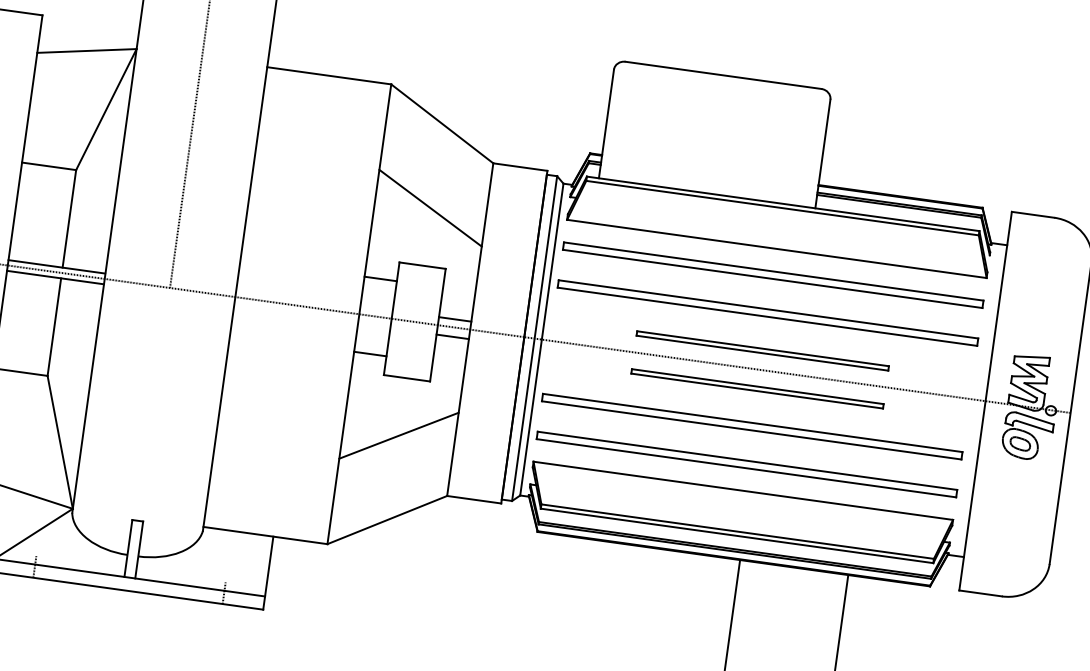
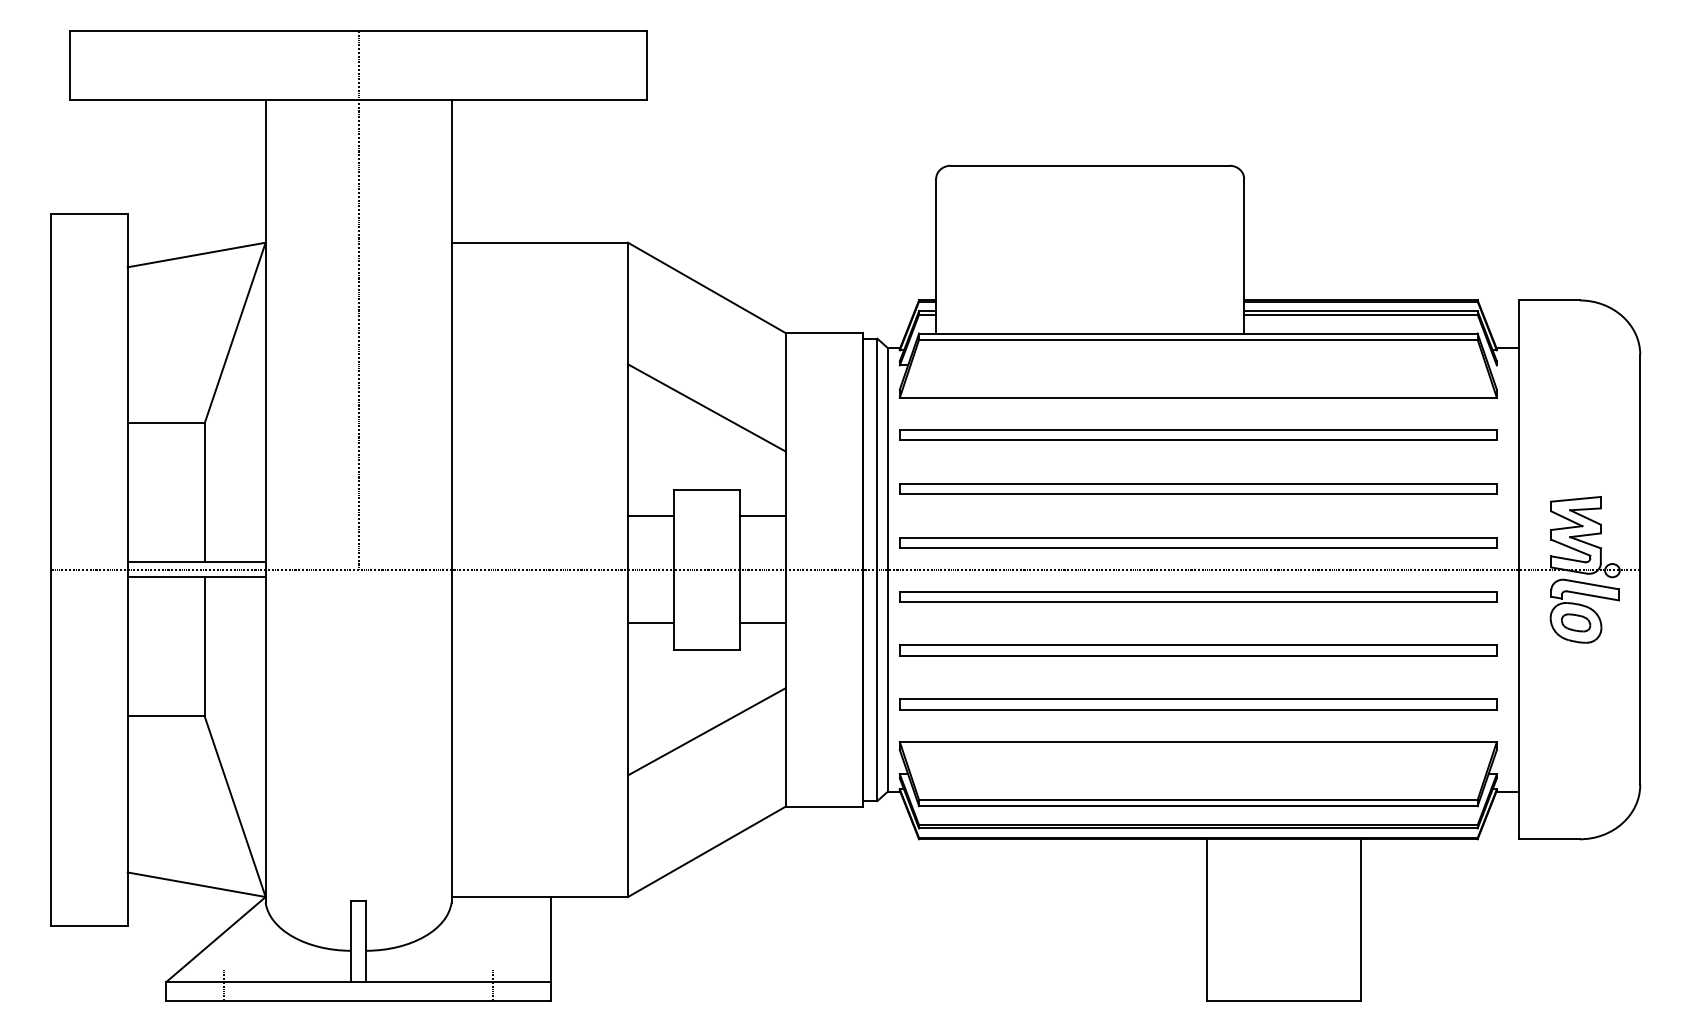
line: (454, 319) -> (762, 516), moved
line: (452, 336) -> (762, 623), moved
part: (762, 350) -> (1198, 542), size x1.67
part: (757, 388) -> (1198, 596), size x1.67

